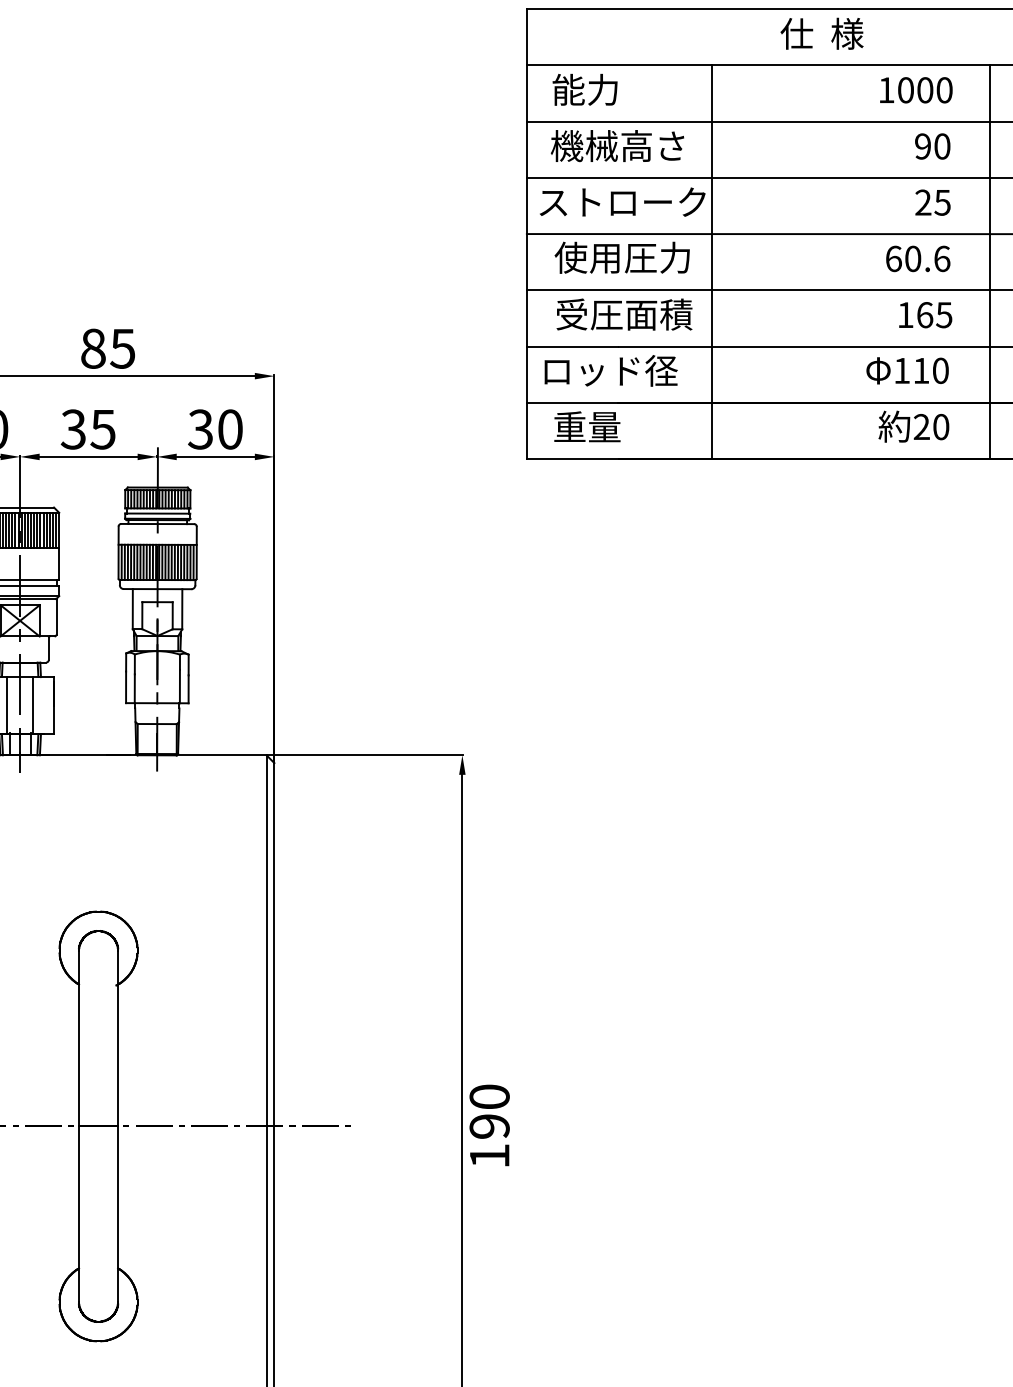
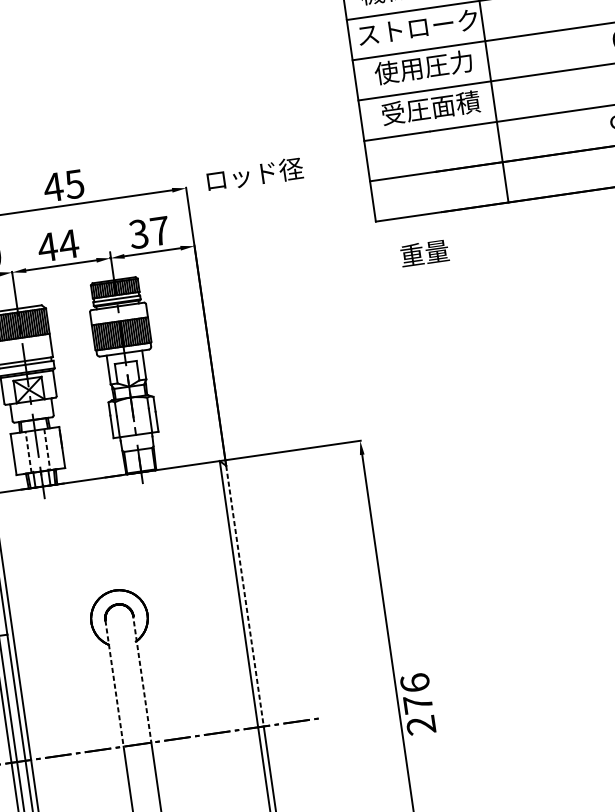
text: (92, 348) -> (52, 187), 85 -> 45
text: (610, 370) -> (254, 174), moved
text: (587, 426) -> (424, 253), moved
text: (88, 429) -> (58, 245), 35 -> 44
text: (230, 429) -> (160, 231), 30 -> 37
line: (7, 705) -> (28, 452), solid -> dashed
line: (33, 705) -> (47, 449), solid -> dashed
line: (274, 944) -> (245, 595), solid -> dashed
line: (117, 1036) -> (141, 678), solid -> dashed
line: (79, 1038) -> (114, 683), solid -> dashed
text: (489, 1126) -> (418, 704), 190 -> 276

